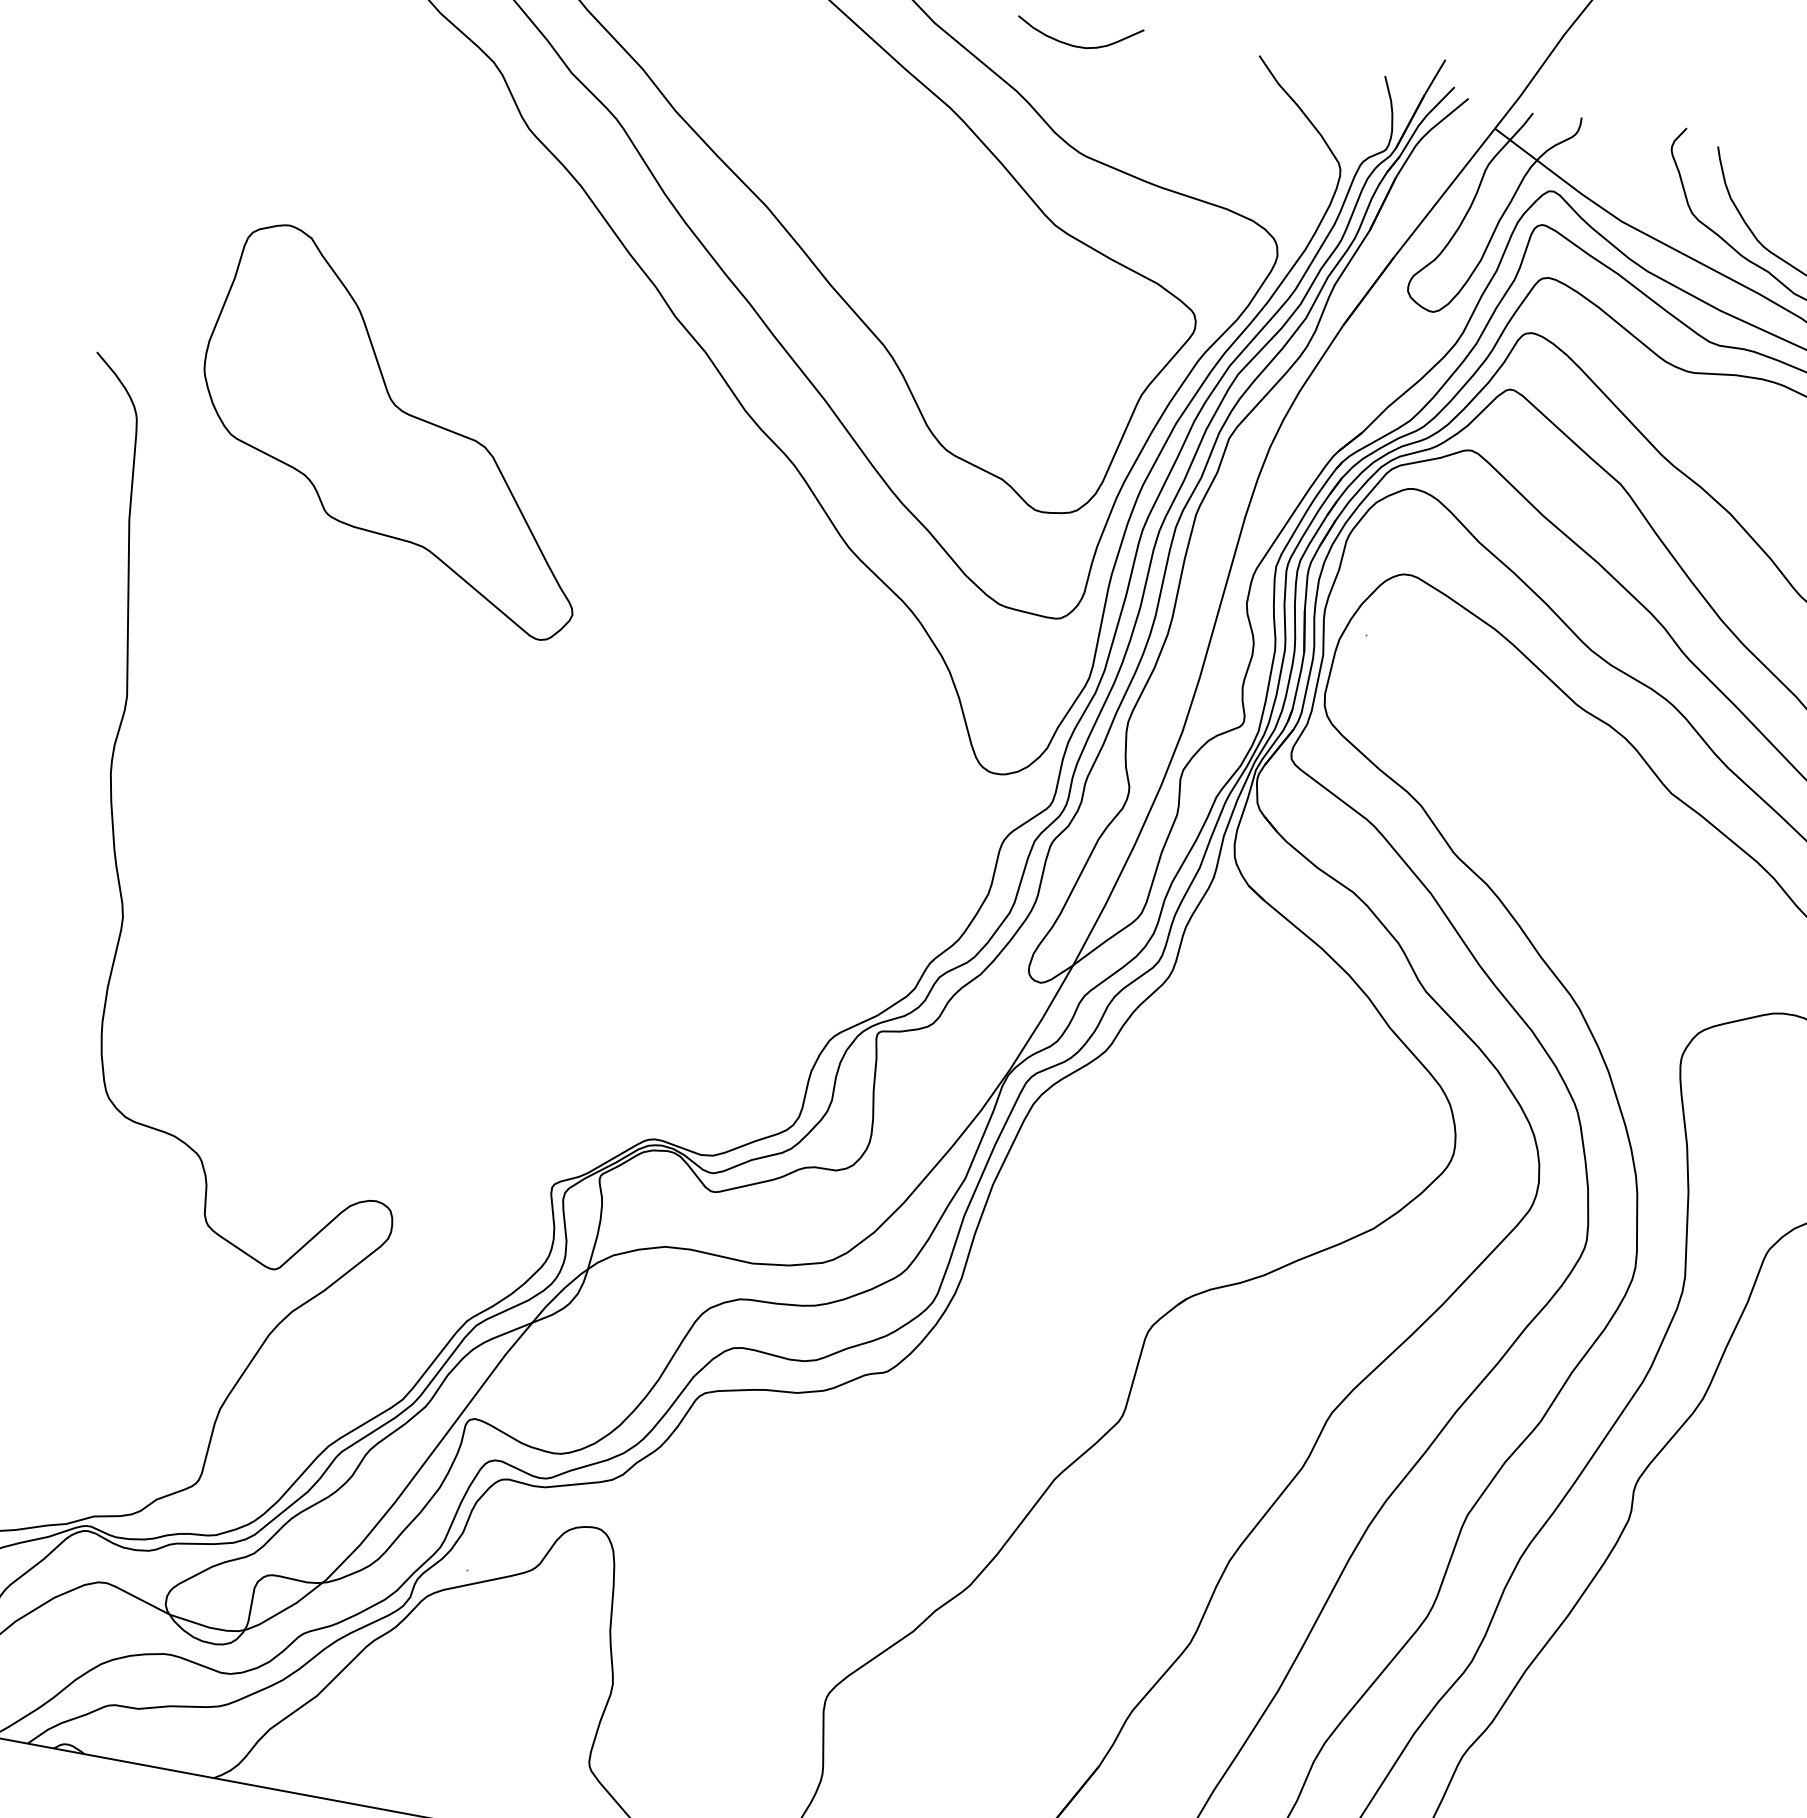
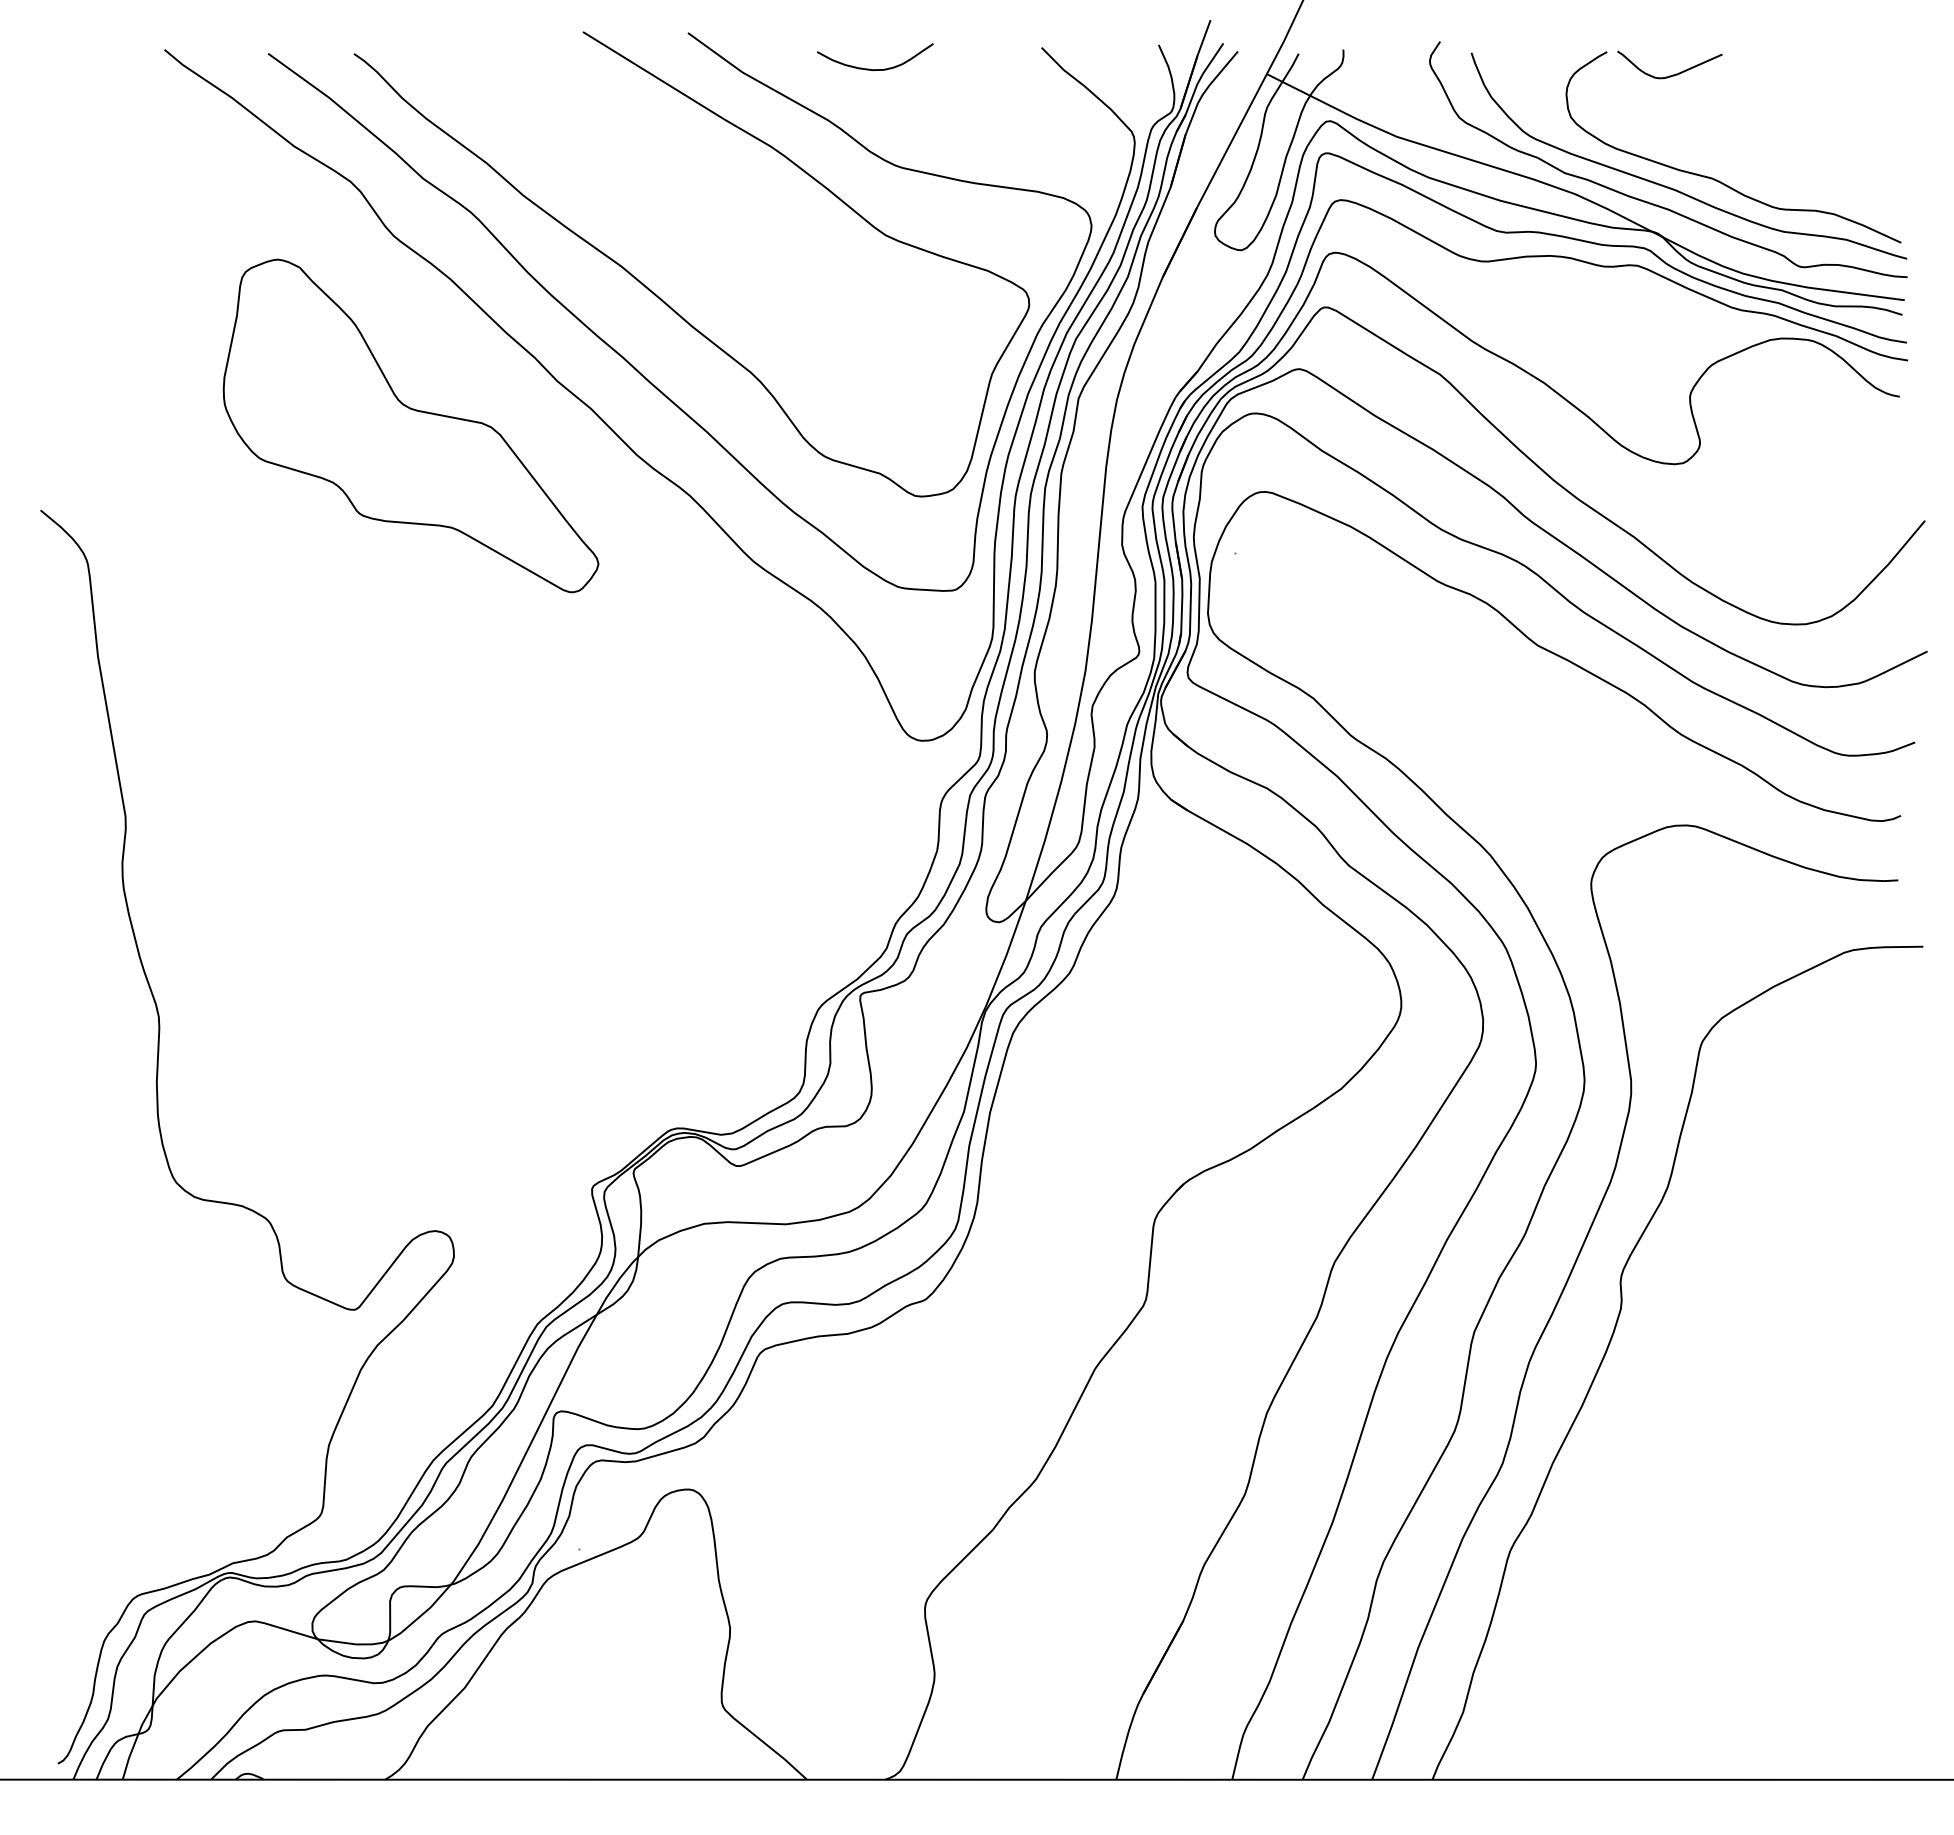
part: (398, 429) -> (410, 425), moved

